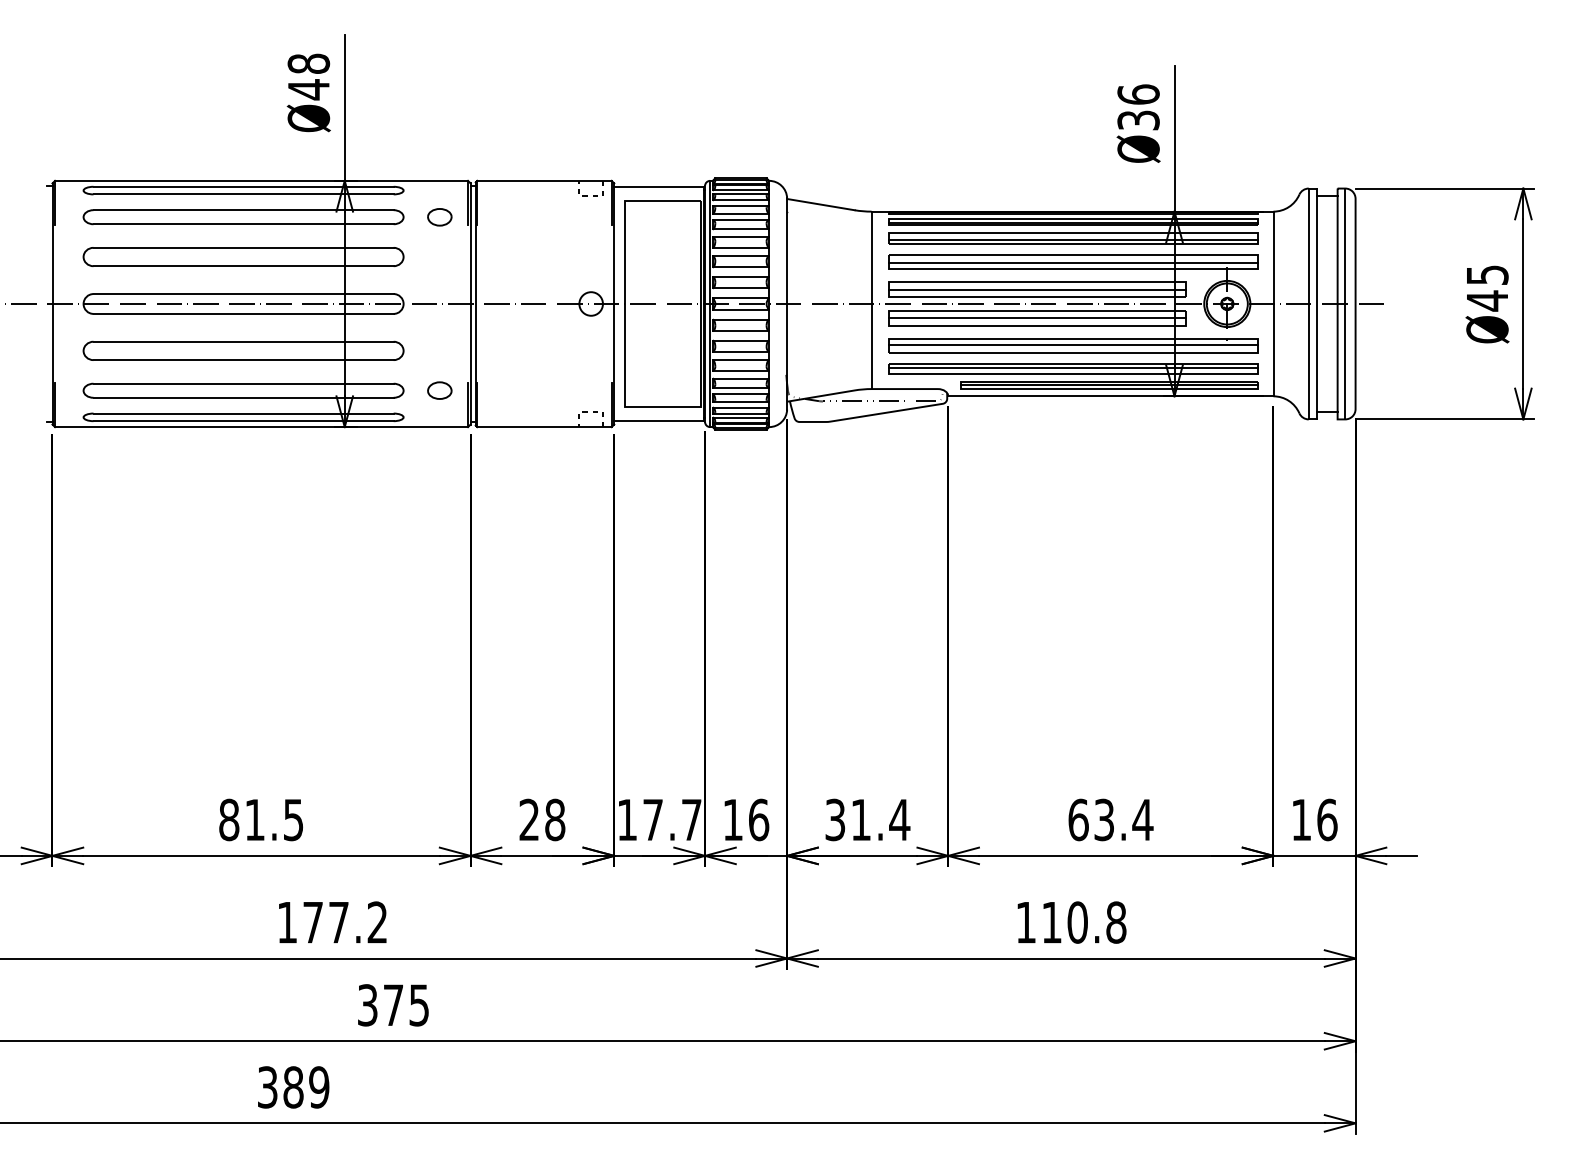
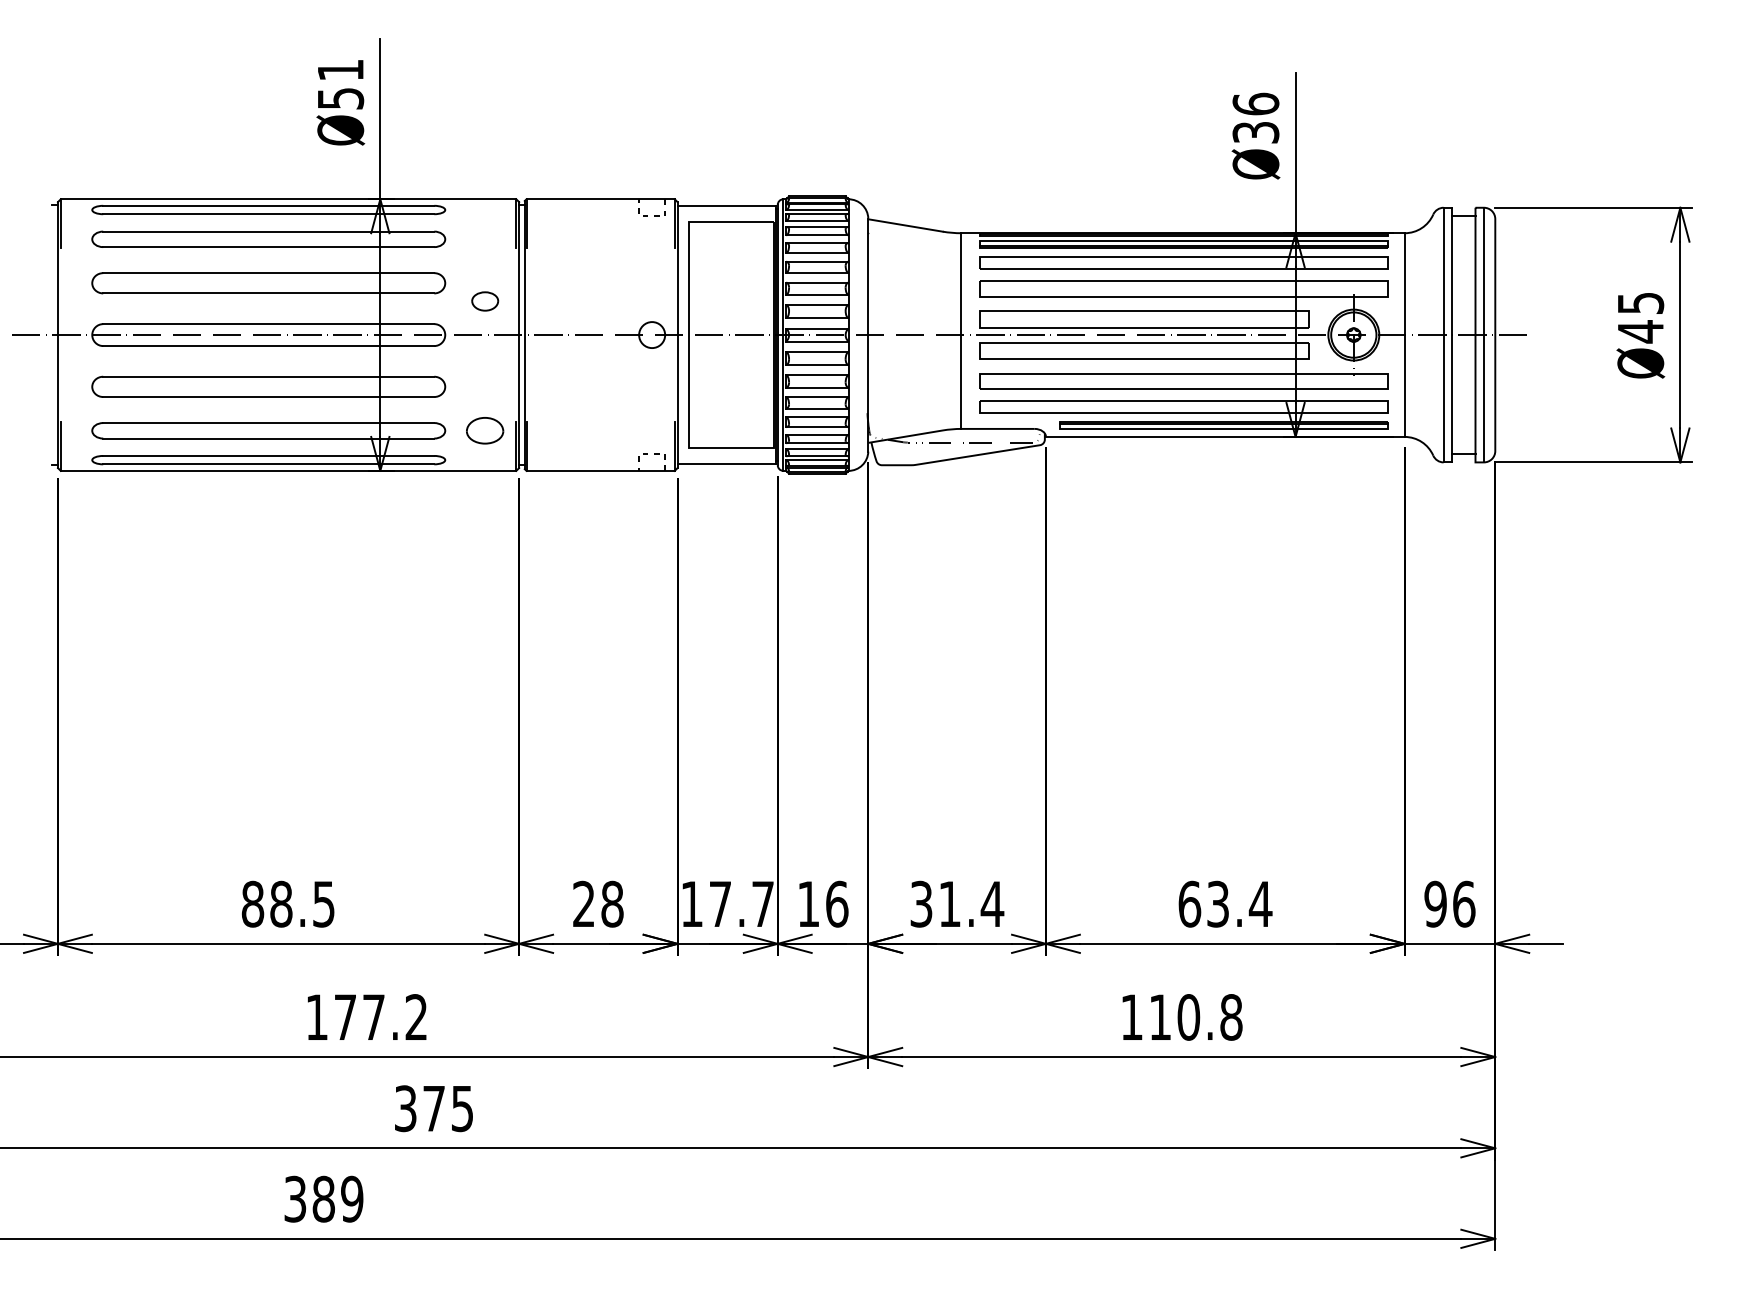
text: (308, 76) -> (340, 84), Ø48 -> Ø51
part: (440, 217) -> (485, 301), moved
line: (1072, 239) -> (1183, 264), removed
line: (1072, 262) -> (1183, 289), removed
line: (1037, 289) -> (1144, 319), removed
line: (1037, 317) -> (1144, 350), removed
line: (1072, 345) -> (1183, 380), removed
line: (1072, 367) -> (1183, 405), removed
part: (440, 390) -> (485, 430), size x1.4
text: (255, 819) -> (281, 903), 81.5 -> 88.5
text: (1301, 819) -> (1435, 903), 16 -> 96

